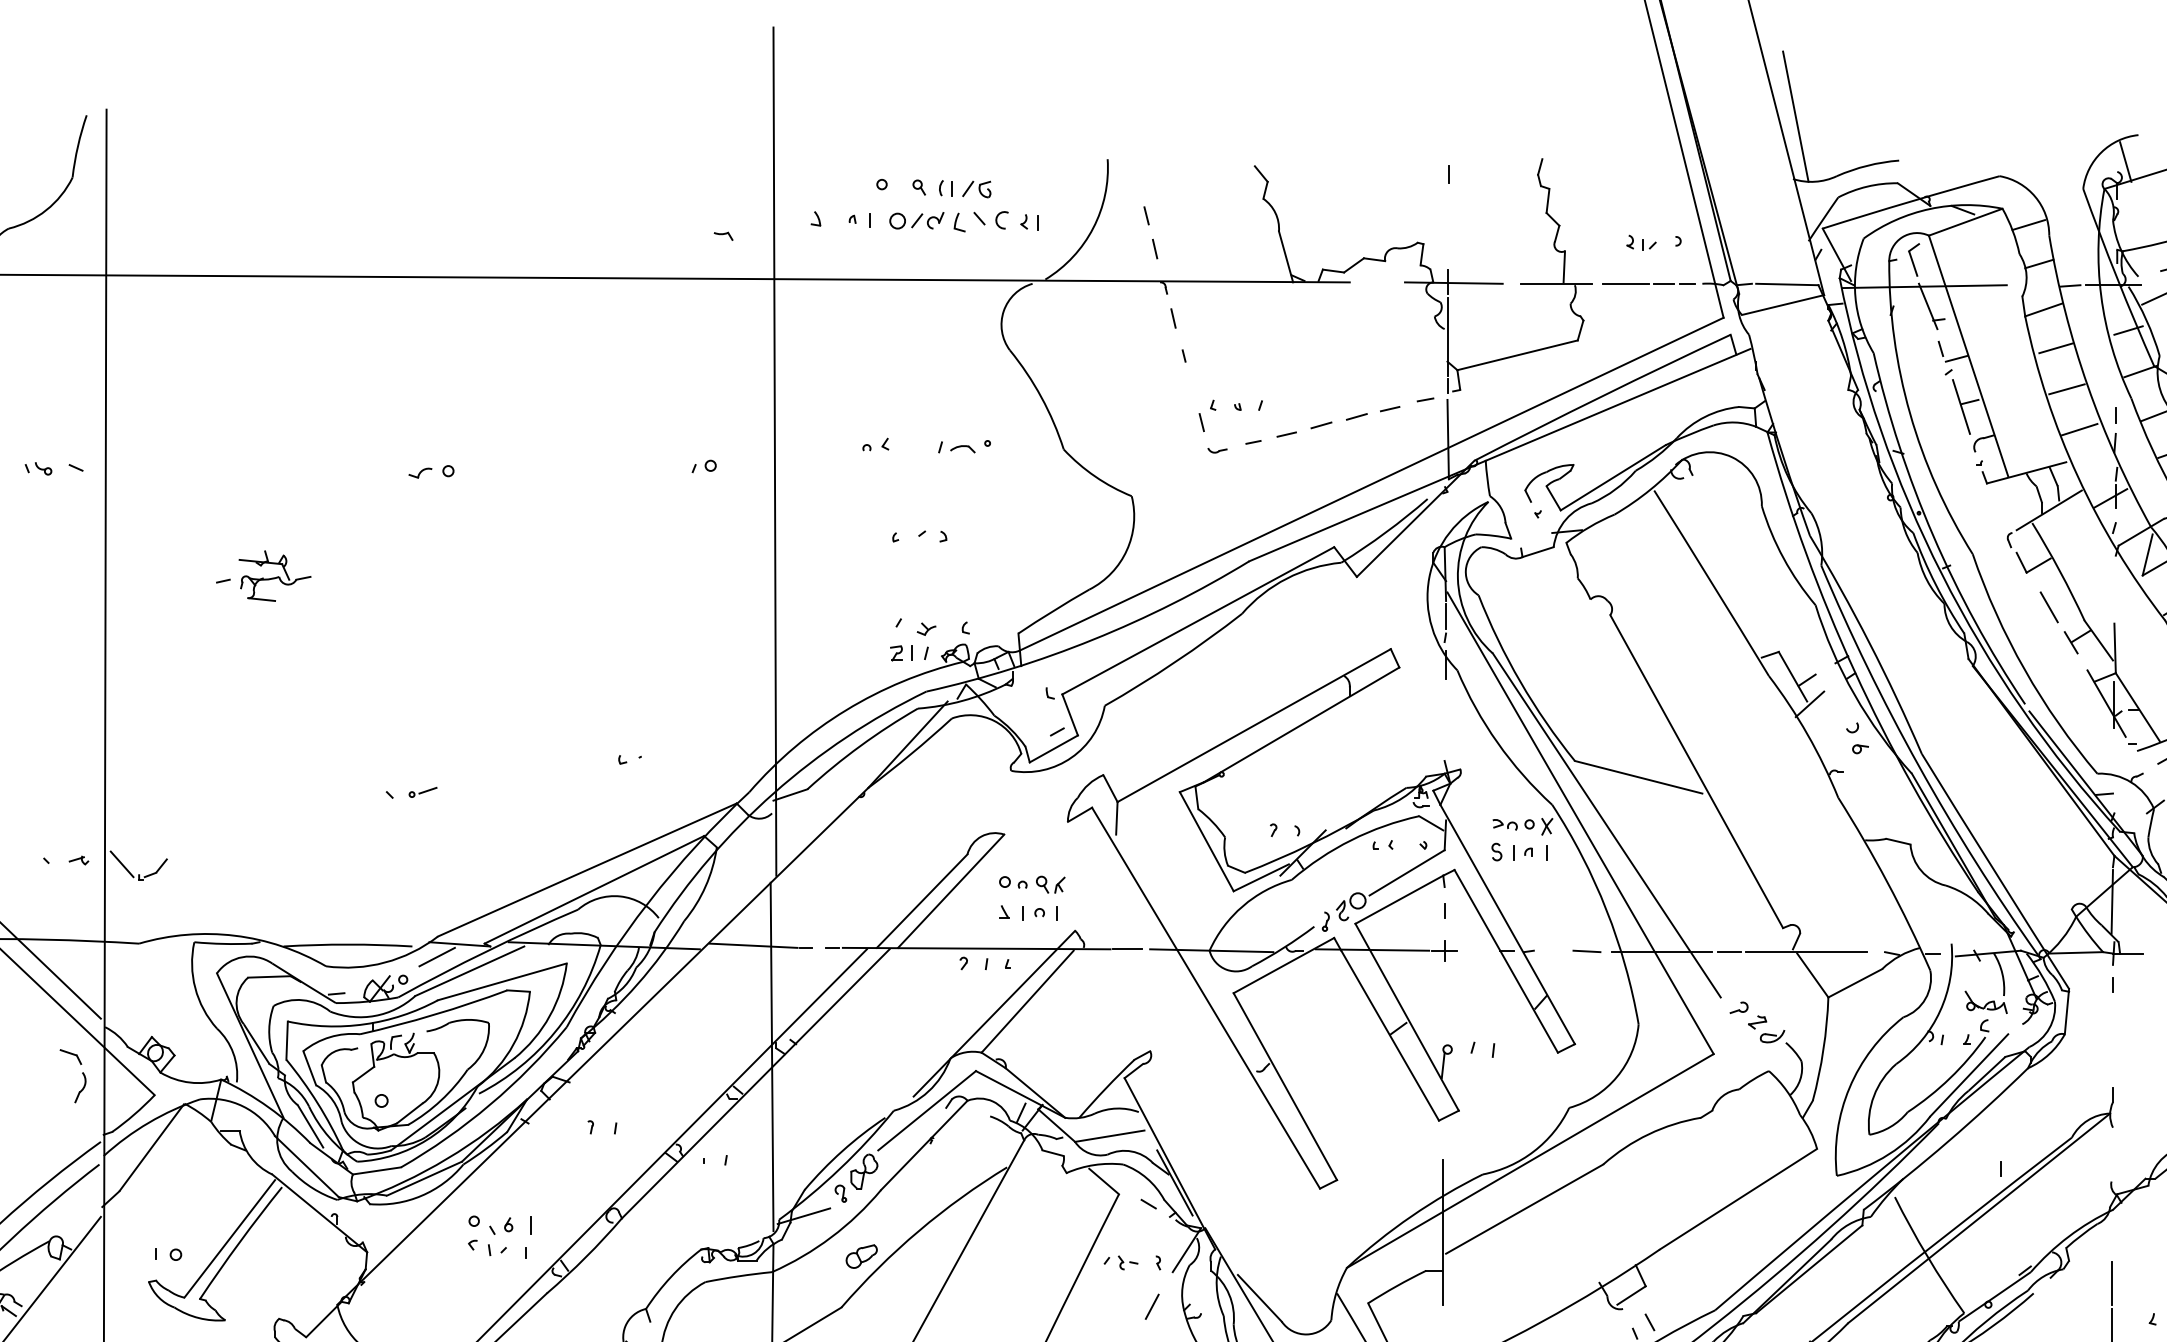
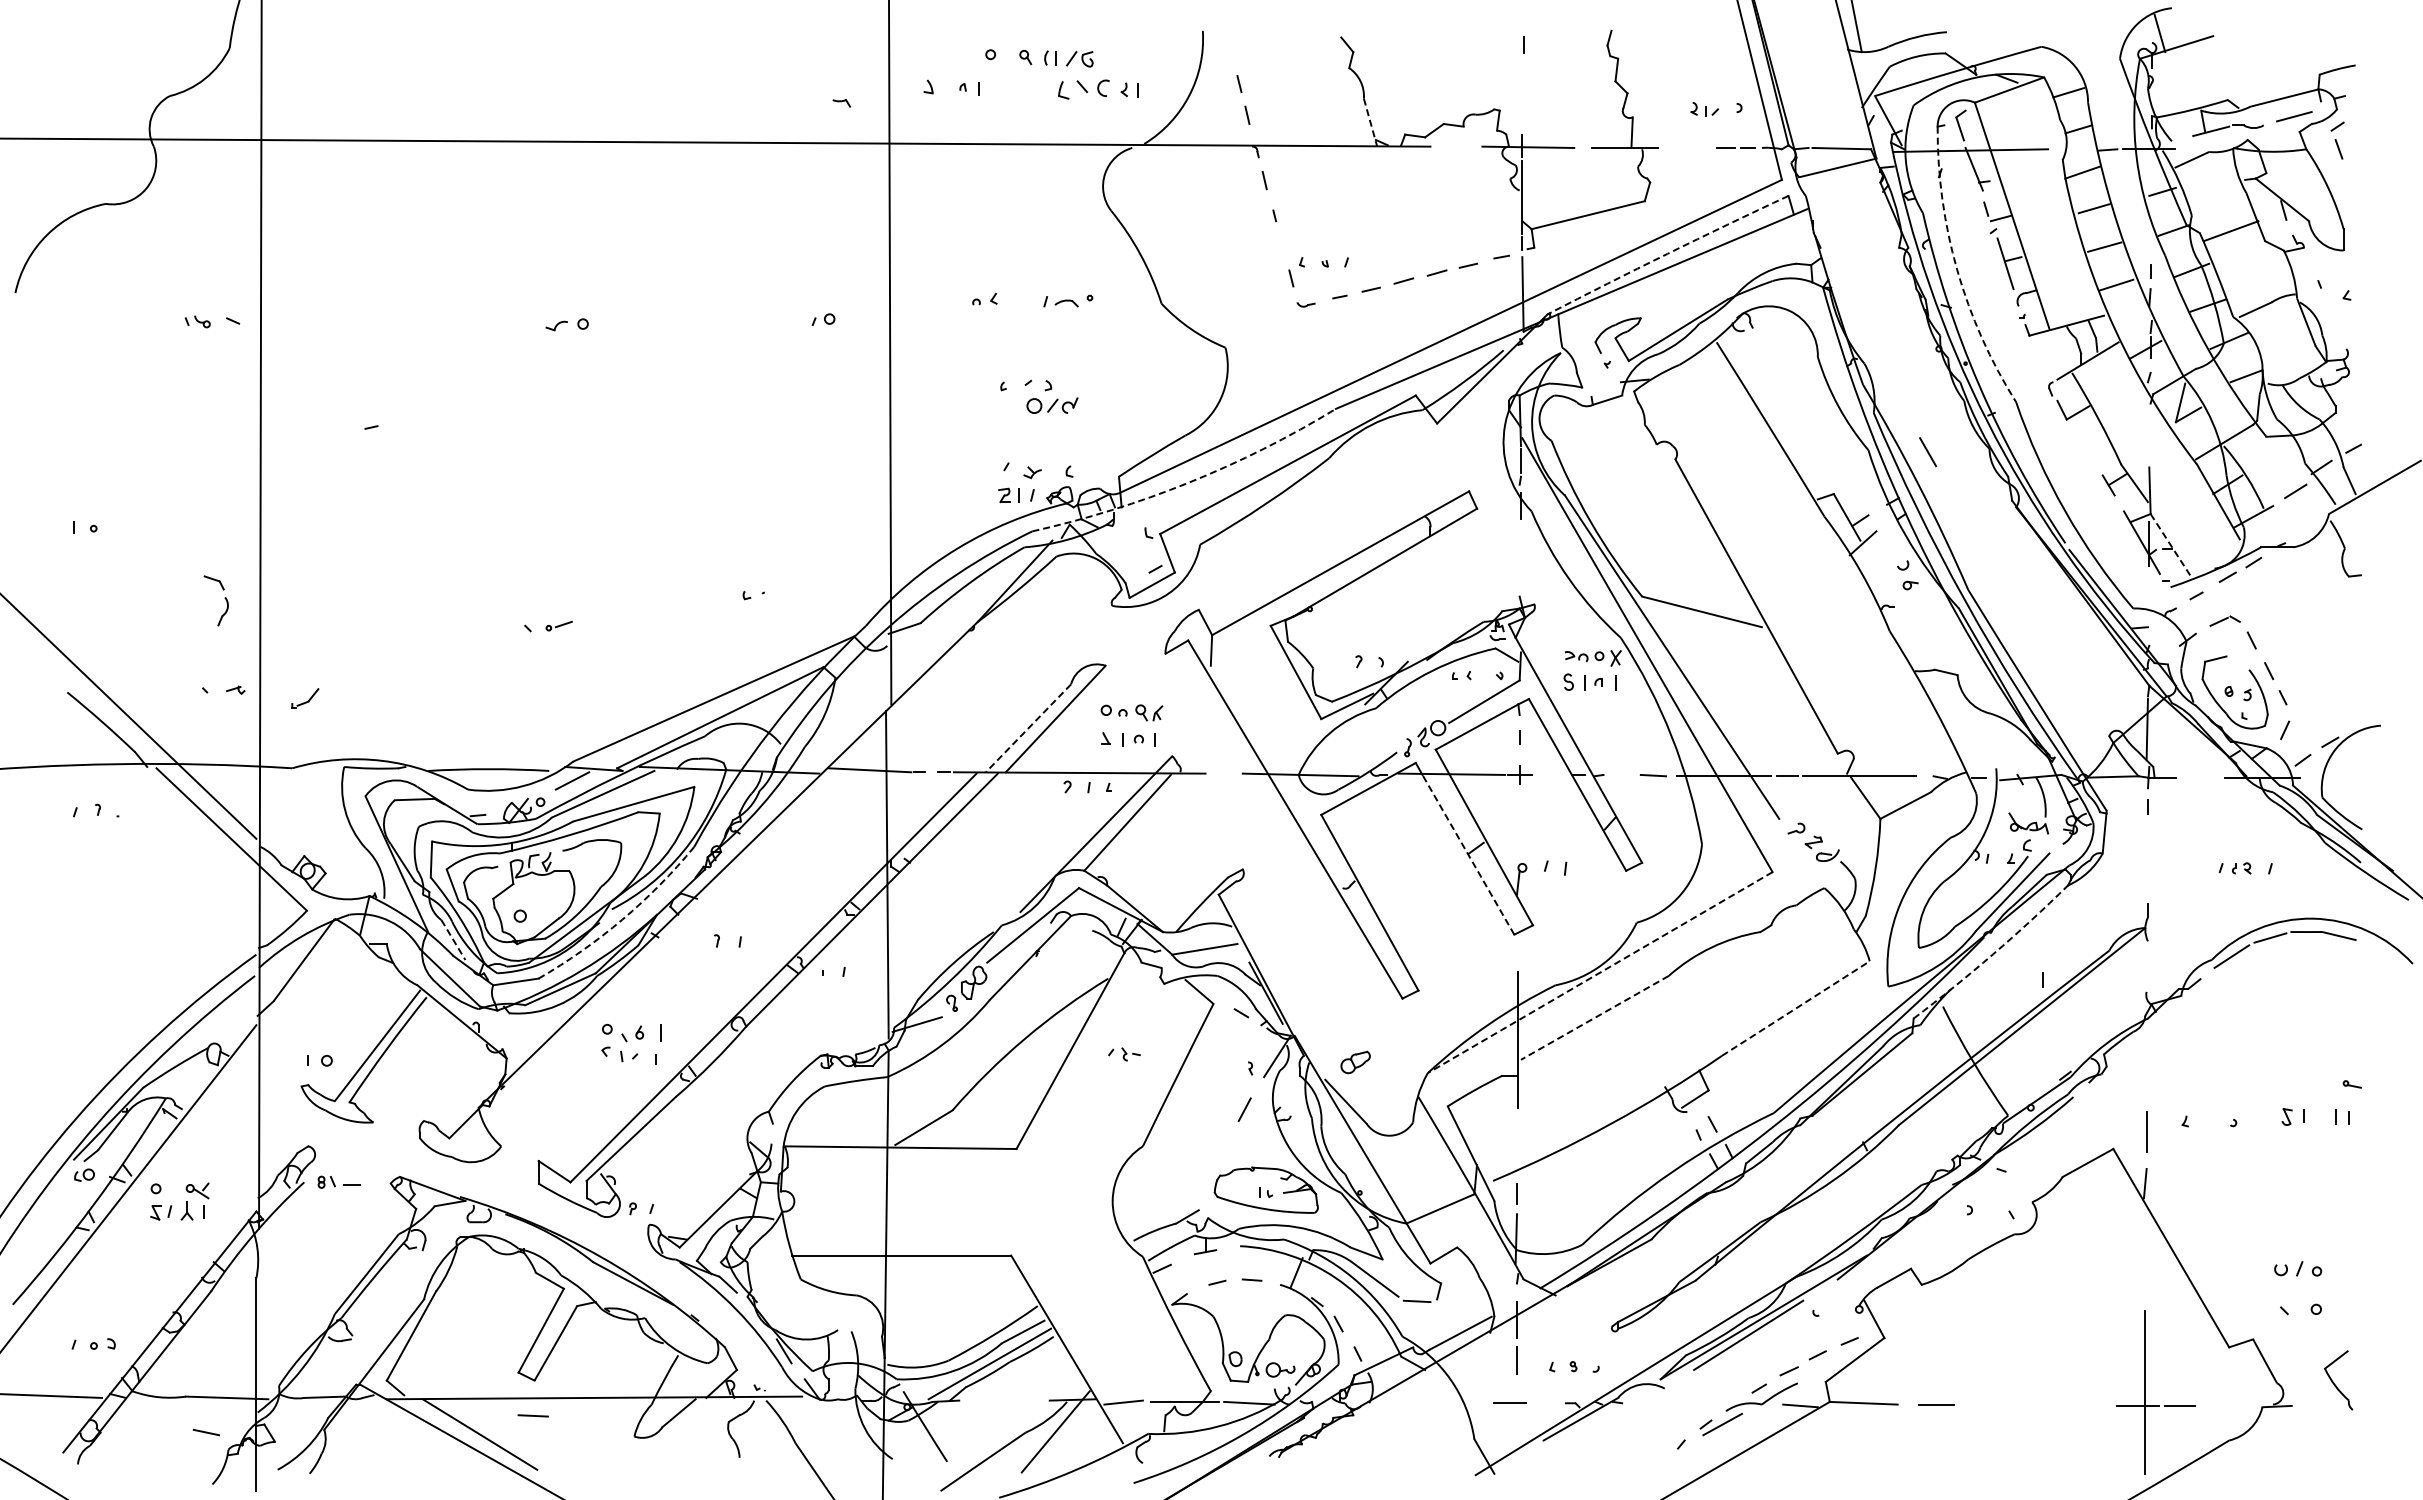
part: (916, 220) -> (1052, 405), moved
line: (1285, 256) -> (1370, 122), solid -> dashed
line: (1625, 283) -> (1689, 147), removed
arc: (1601, 396) -> (1667, 253), solid -> dashed
arc: (1910, 414) -> (1957, 270), solid -> dashed
part: (275, 575) -> (420, 422), removed
line: (2049, 607) -> (1928, 452), moved
arc: (1093, 639) -> (1189, 482), solid -> dashed
line: (2138, 707) -> (2171, 546), solid -> dashed
line: (122, 864) -> (276, 693), removed
line: (922, 901) -> (1028, 728), solid -> dashed
line: (1127, 949) -> (1221, 773), removed
line: (1390, 1035) -> (1468, 854), solid -> dashed
part: (81, 1073) -> (224, 598), moved
arc: (490, 1104) -> (622, 919), solid -> dashed
line: (310, 1126) -> (453, 940), solid -> dashed
arc: (1948, 1141) -> (1993, 954), solid -> dashed
line: (1530, 1160) -> (1600, 972), solid -> dashed
line: (1738, 1199) -> (1795, 1008), solid -> dashed
line: (1524, 1208) -> (1594, 1017), solid -> dashed
part: (861, 1256) -> (1355, 1062), moved
part: (1121, 1262) -> (1124, 1054), moved
line: (2111, 1283) -> (2146, 1087), removed

